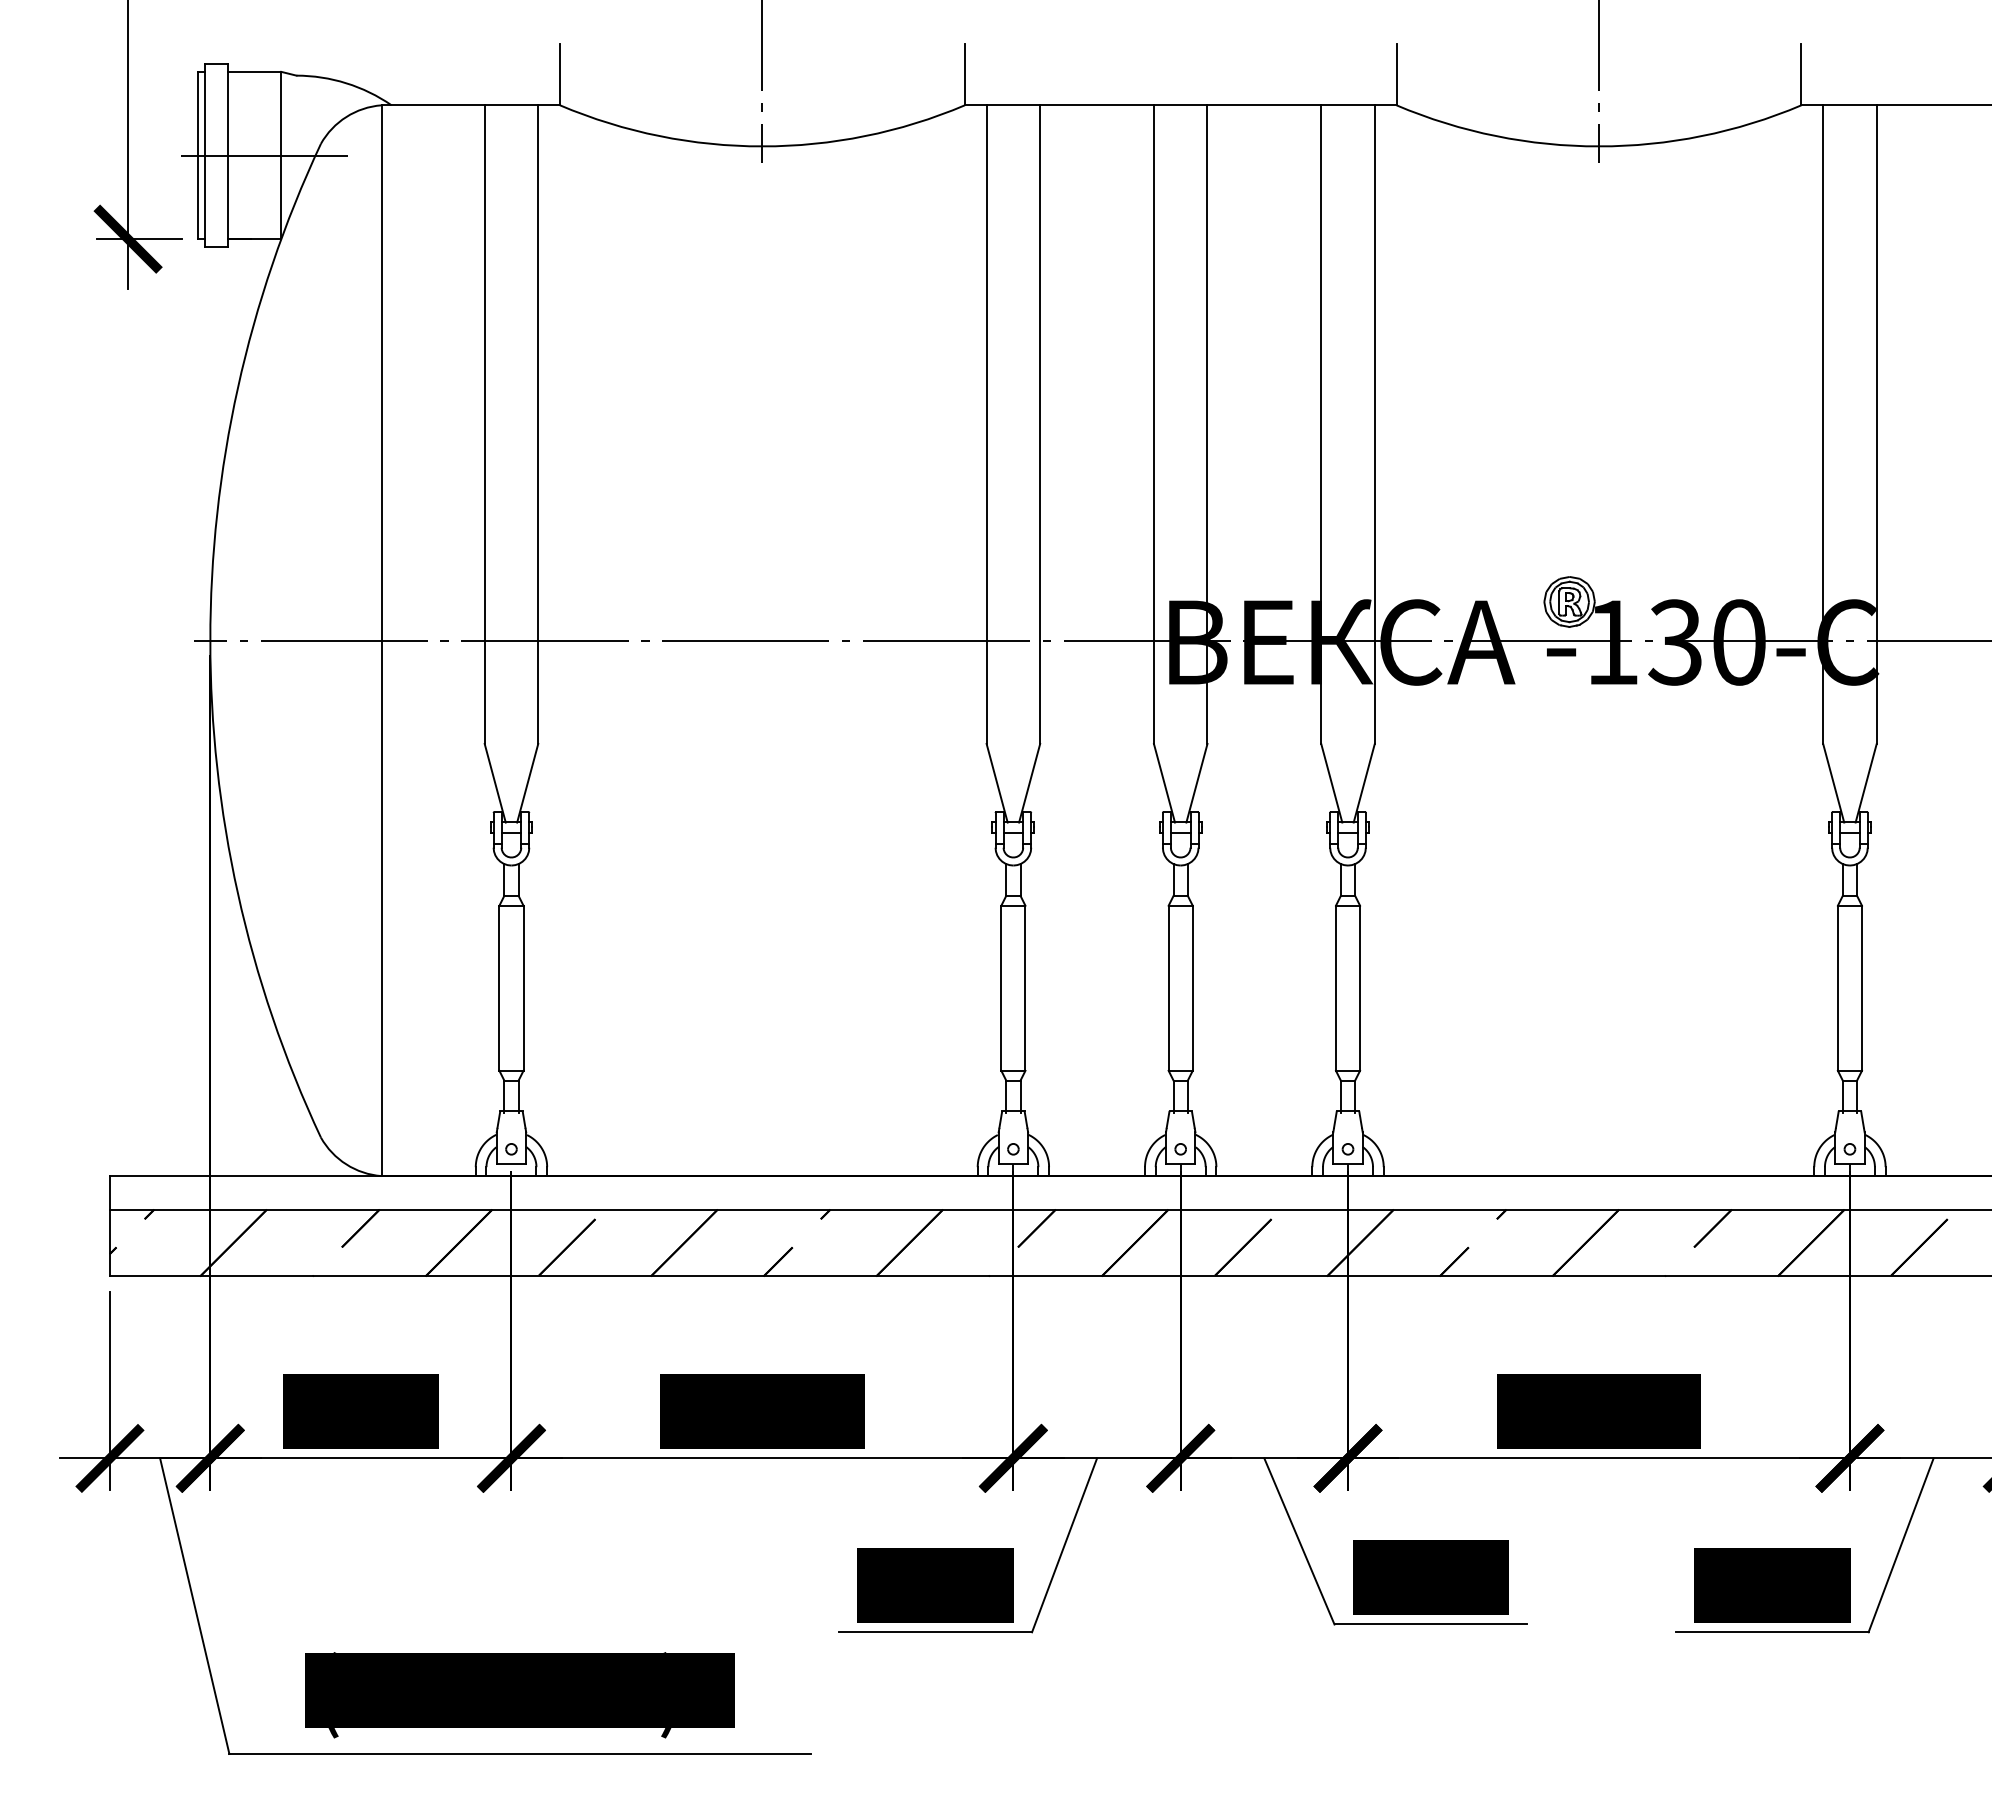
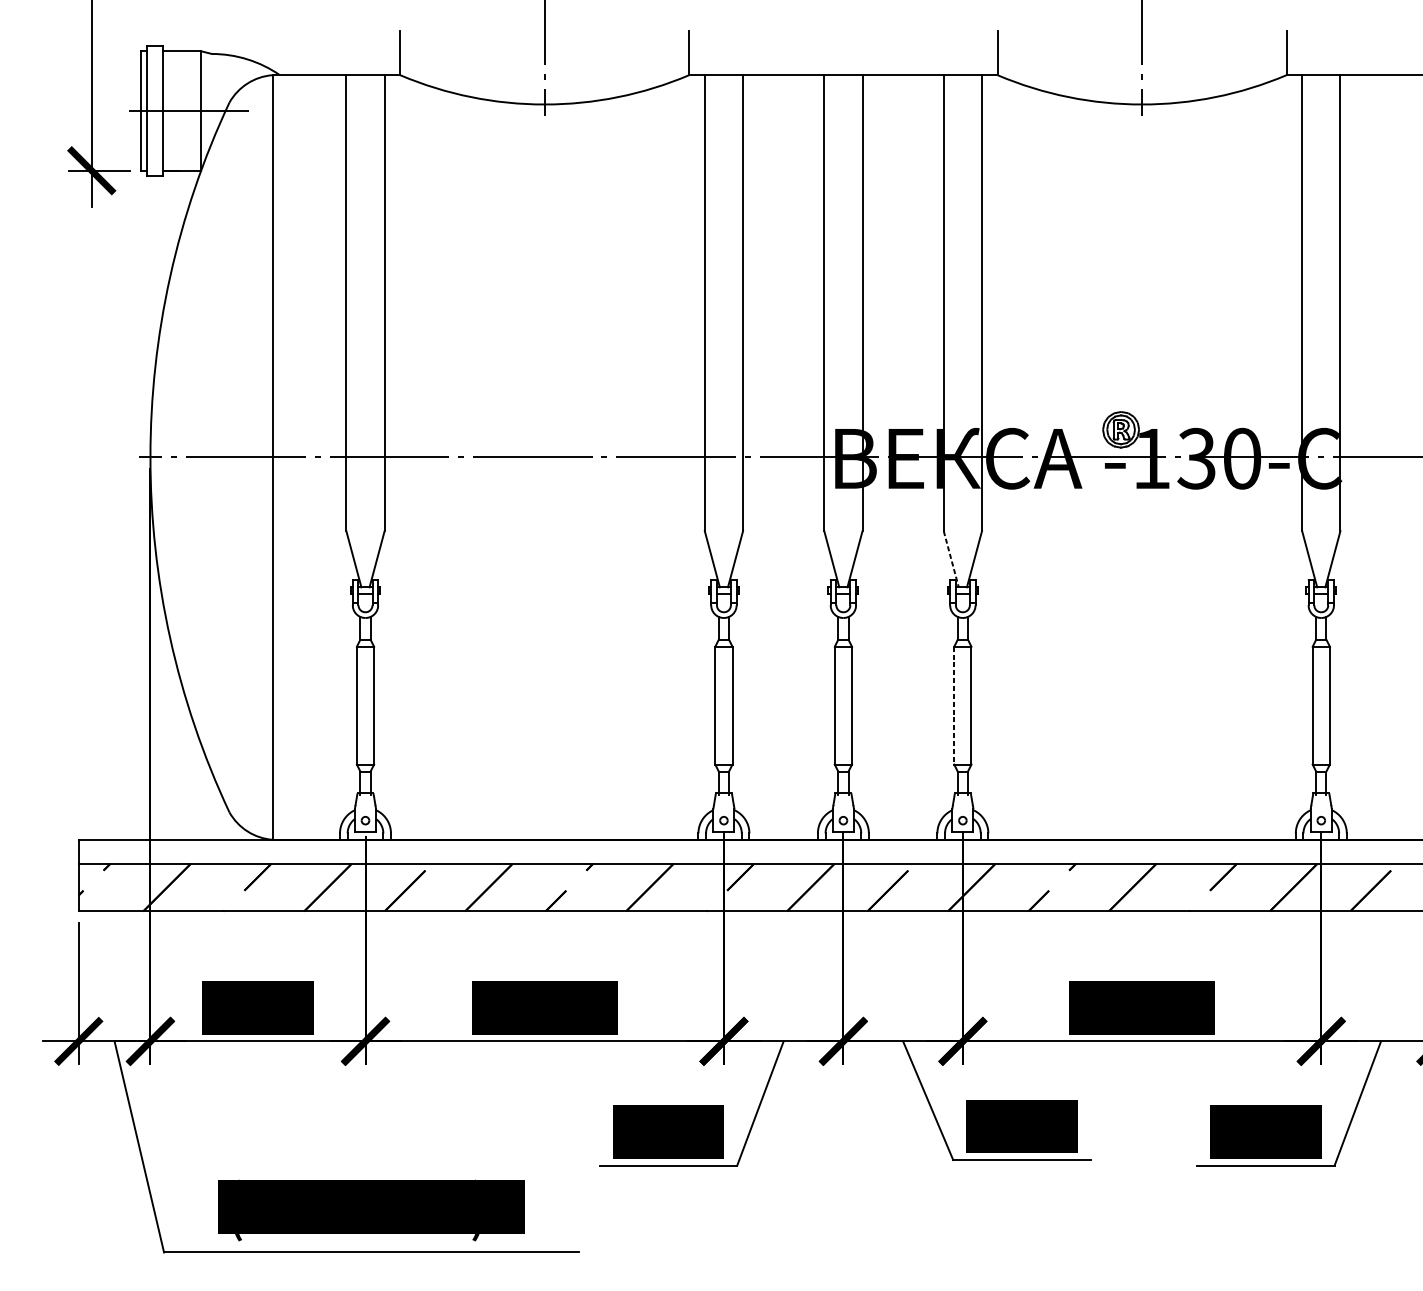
line: (1331, 783) -> (951, 559), solid -> dashed
line: (1335, 988) -> (953, 705), solid -> dashed

